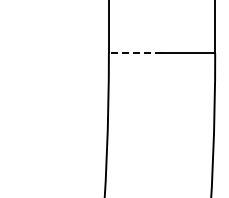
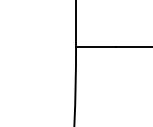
line: (135, 53) -> (96, 47), dashed -> solid

